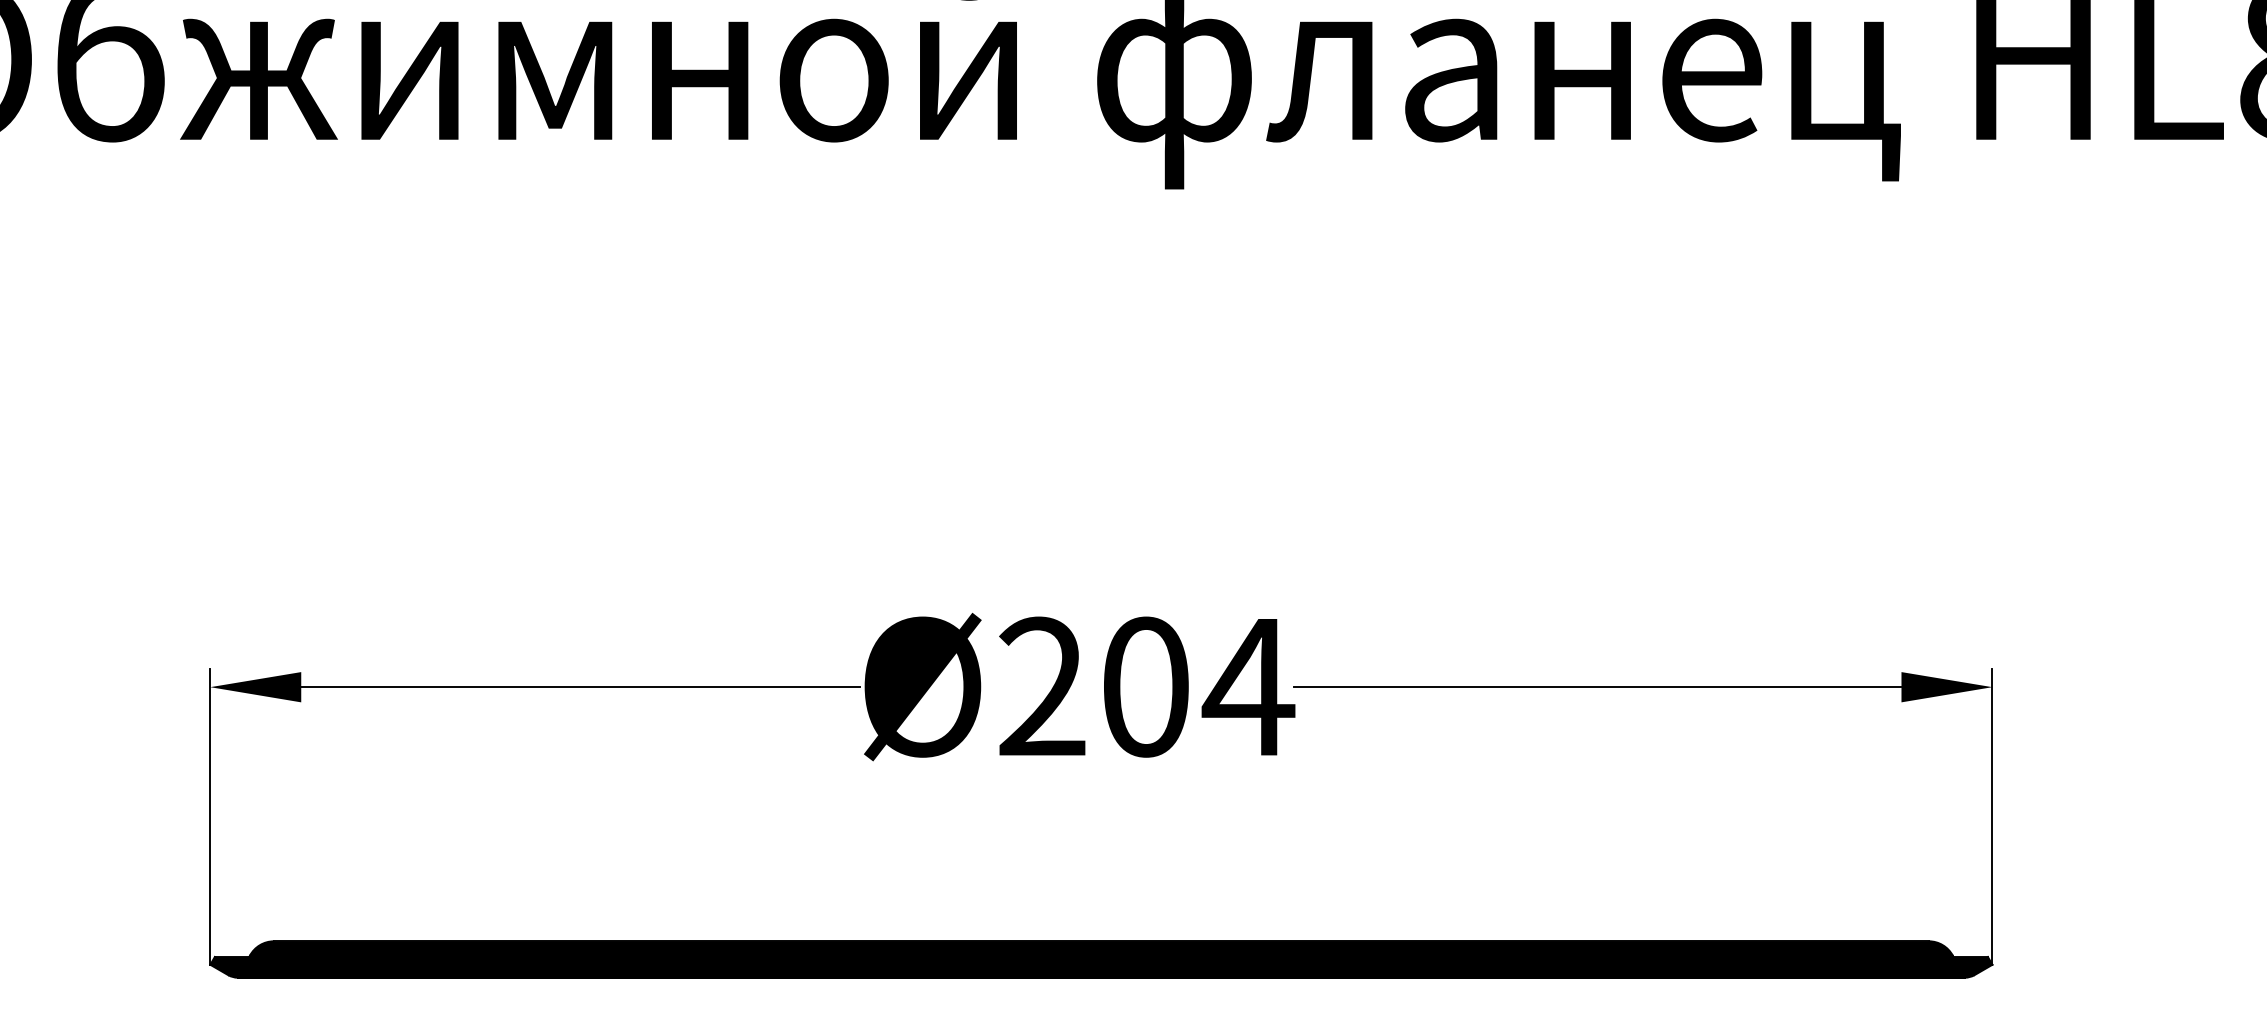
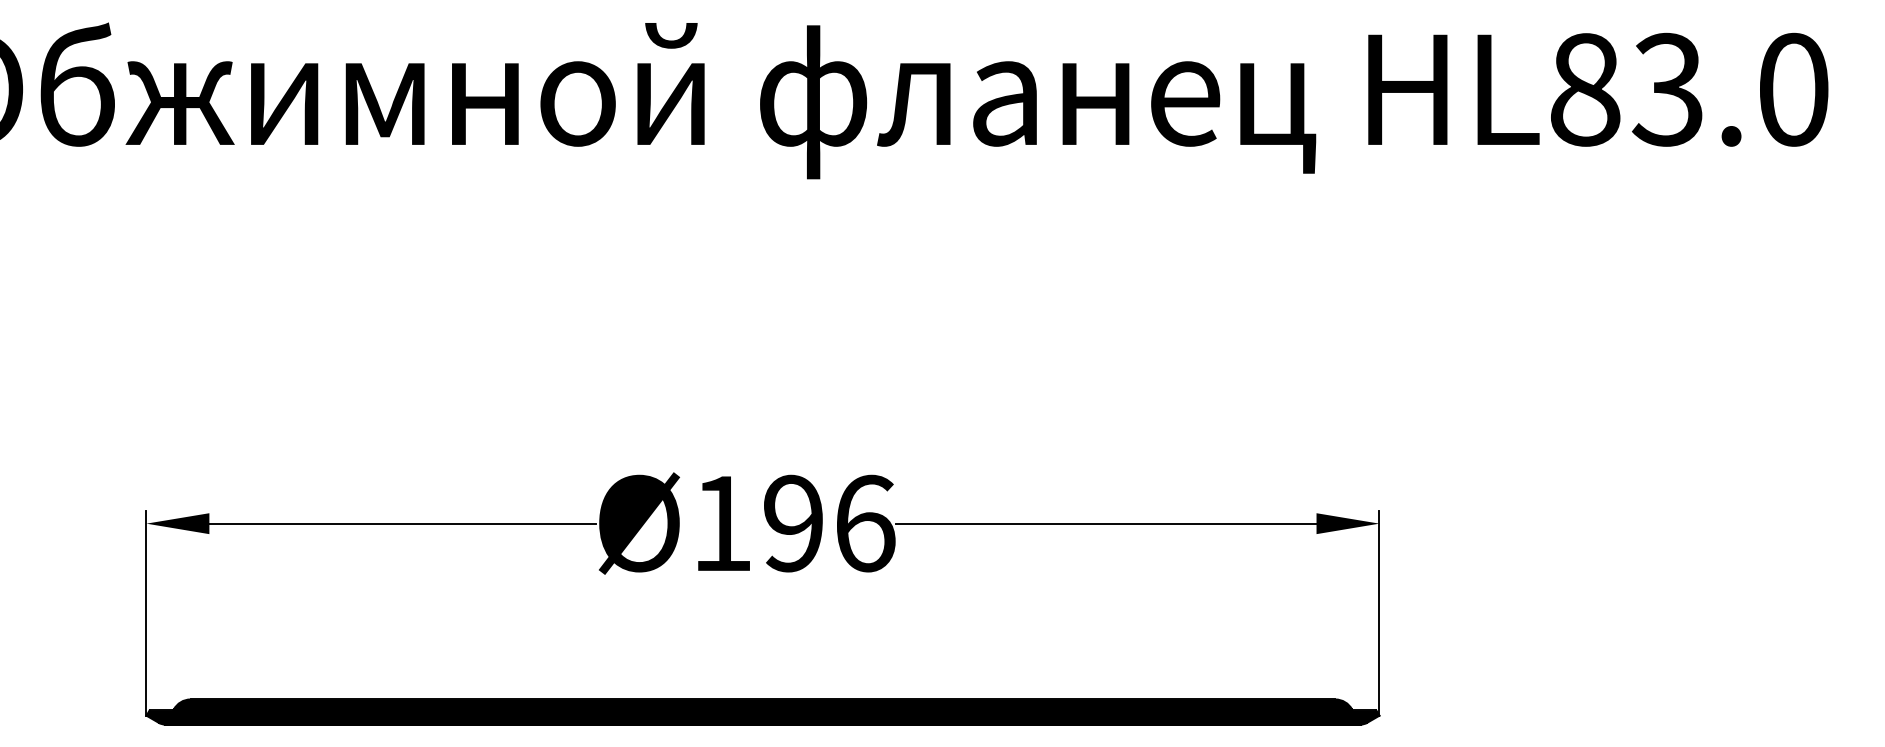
text: (1146, 686) -> (794, 523), Ø204 -> Ø196

